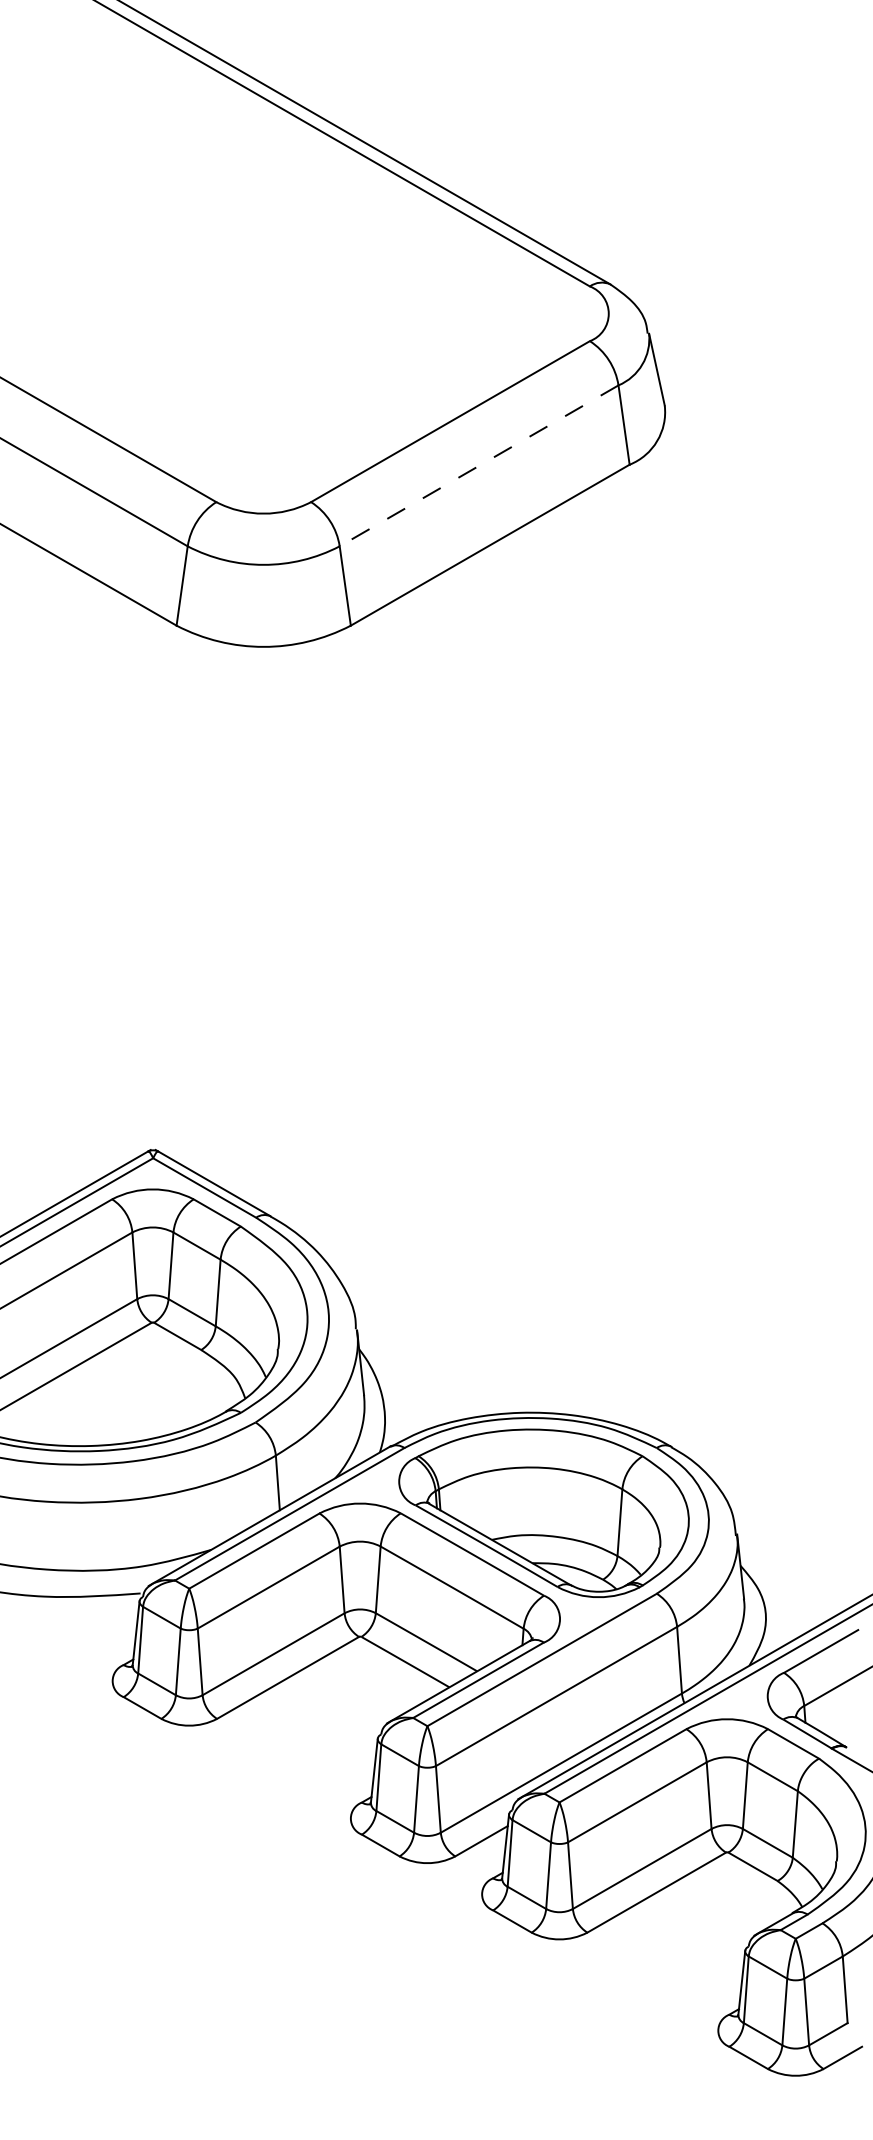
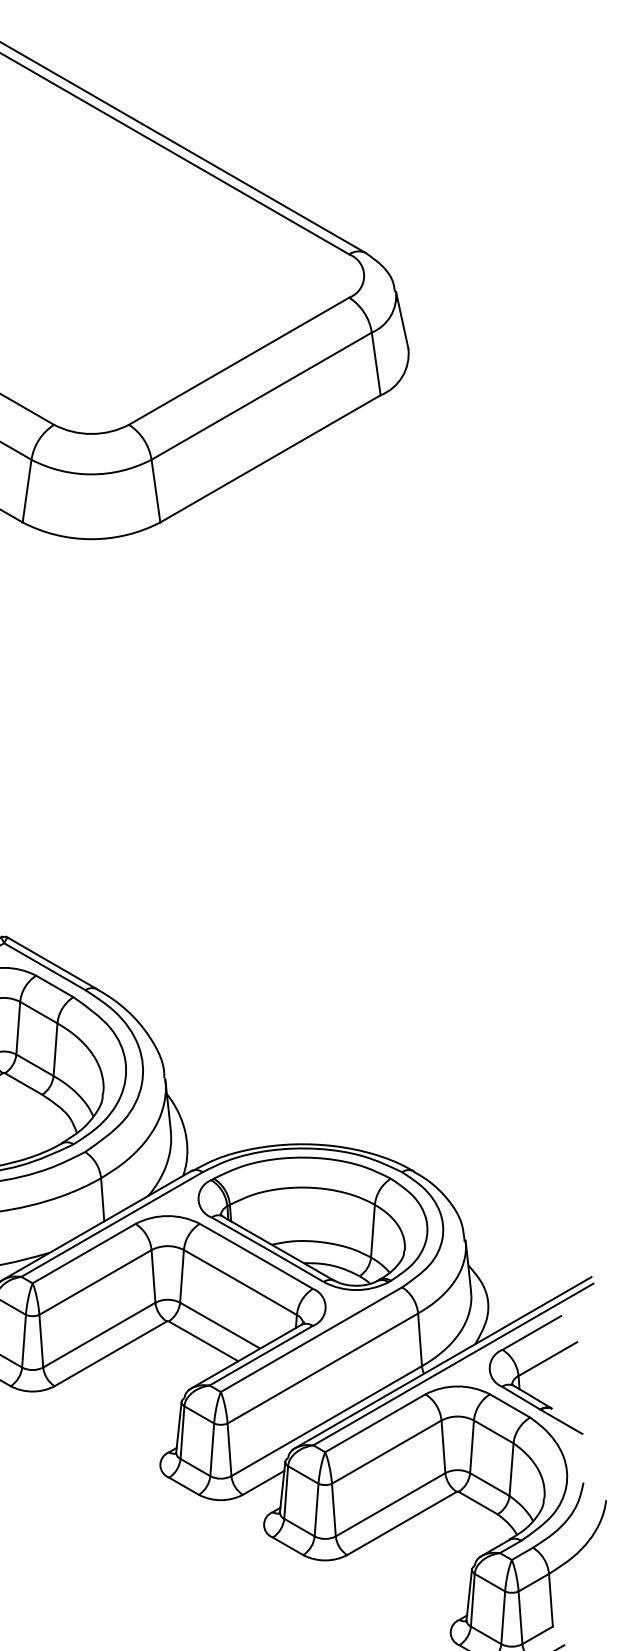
line: (479, 465) -> (262, 395), dashed -> solid

